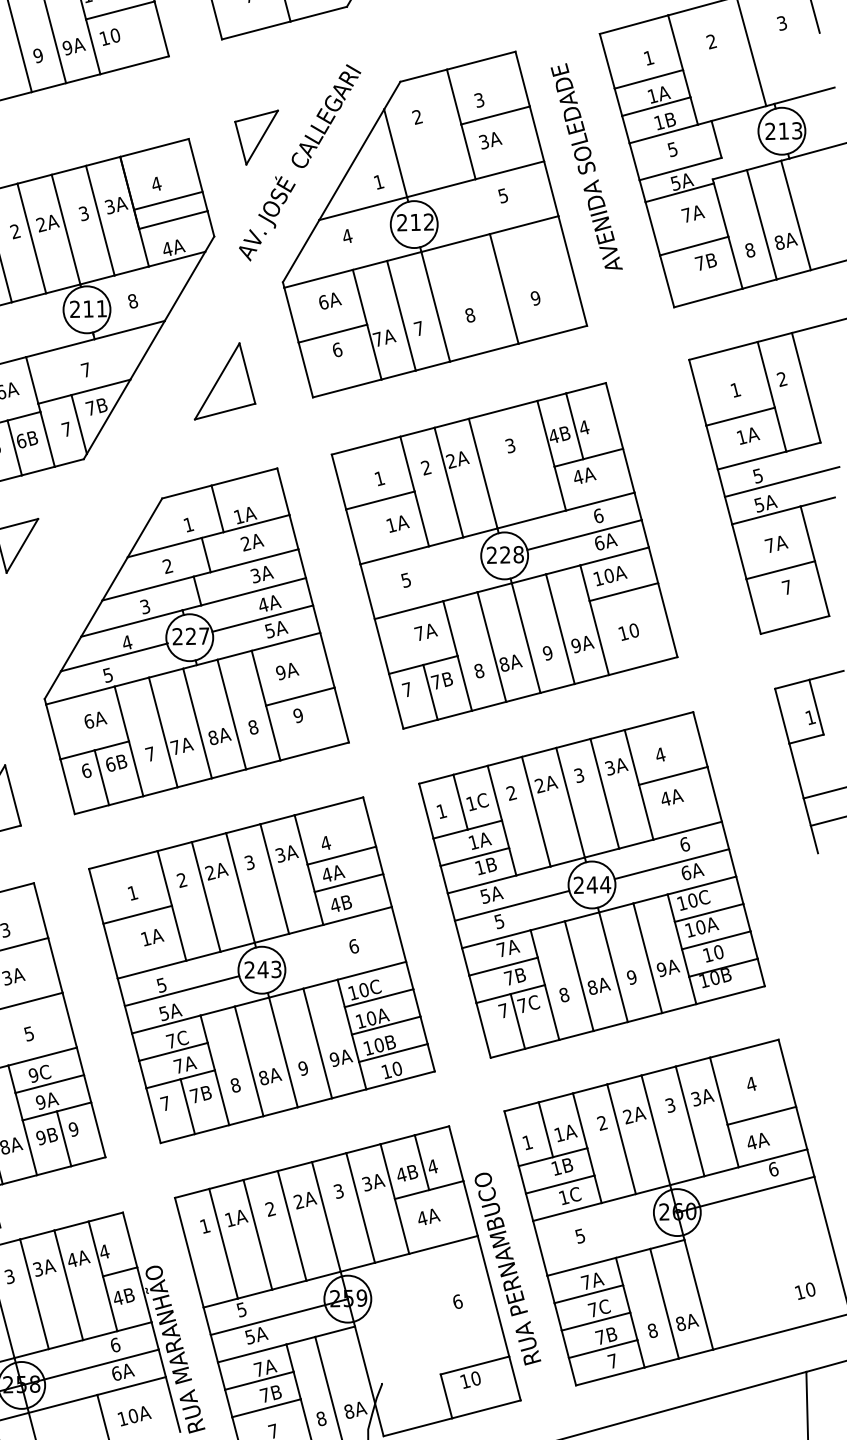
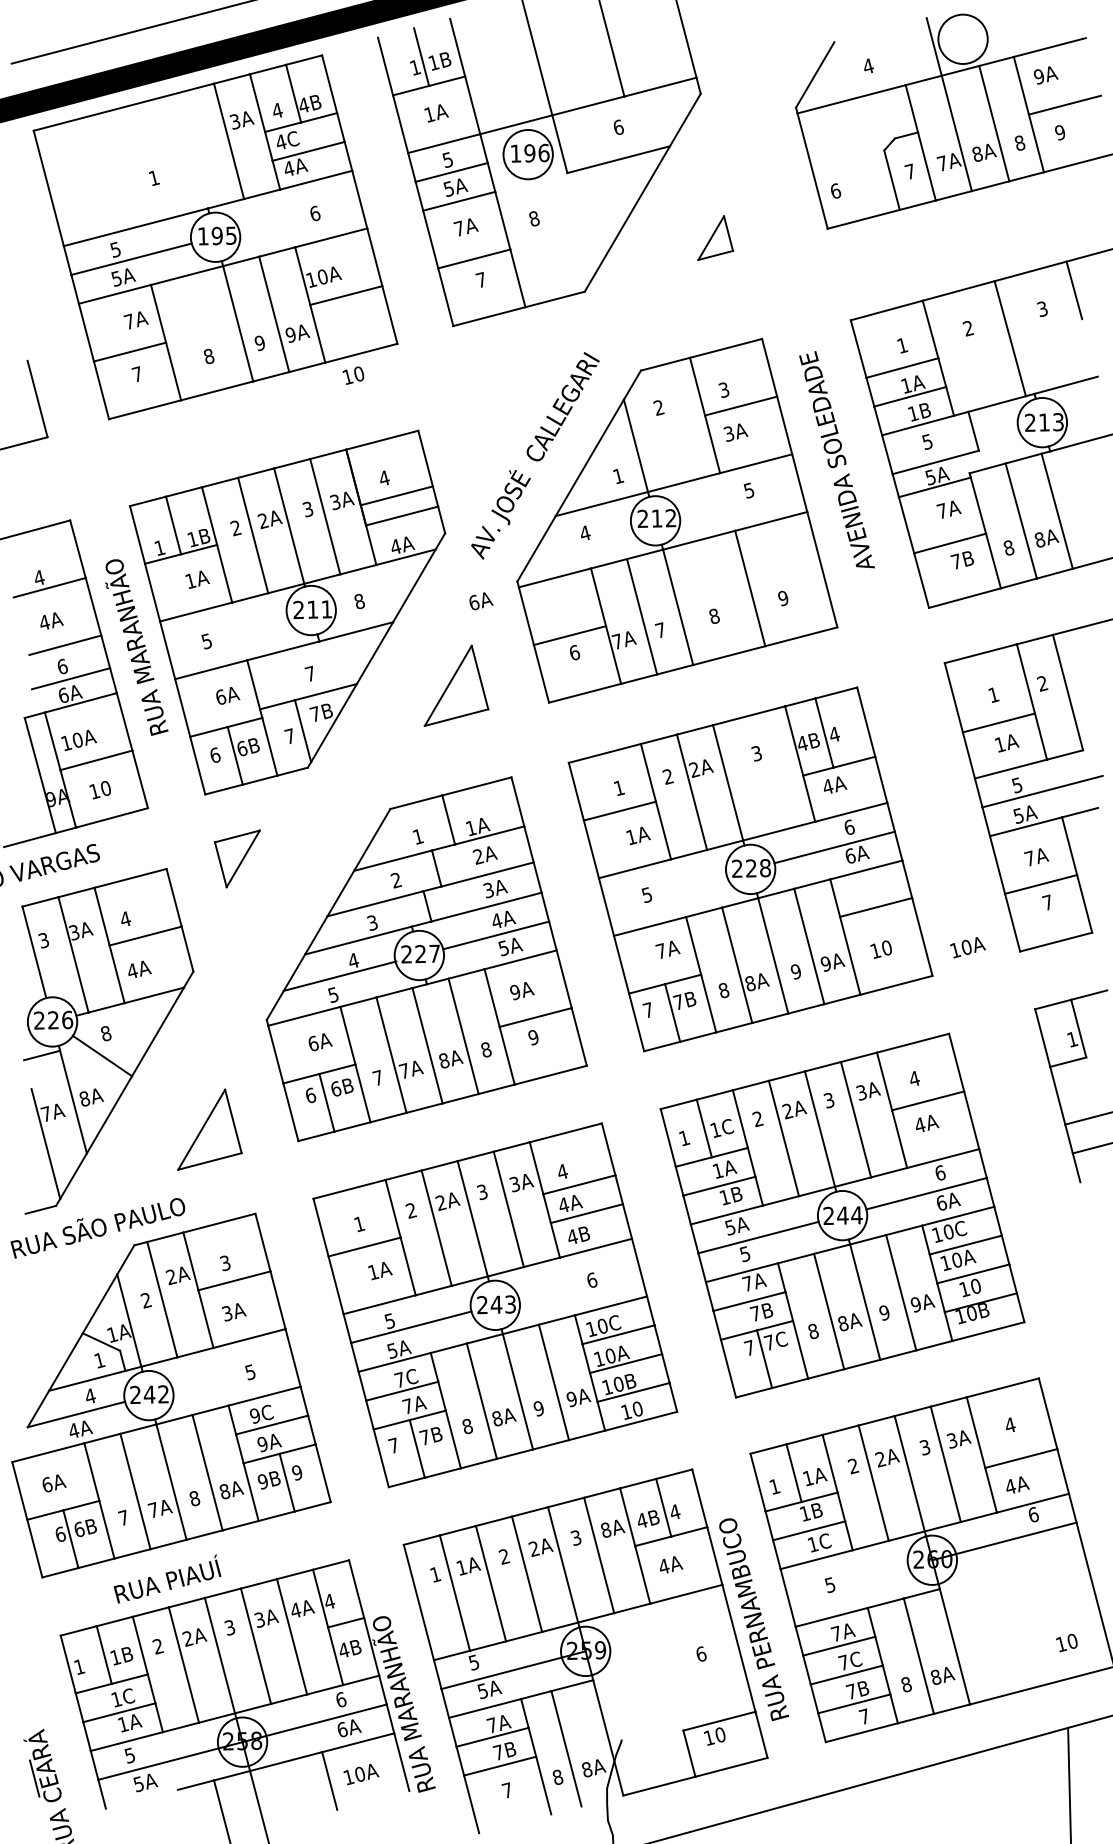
text: (110, 37) -> (353, 375), moved
part: (256, 137) -> (489, 429), removed
text: (330, 301) -> (481, 601), moved
text: (610, 575) -> (967, 947), moved
text: (366, 1184) -> (605, 1530), 3A -> 8A

